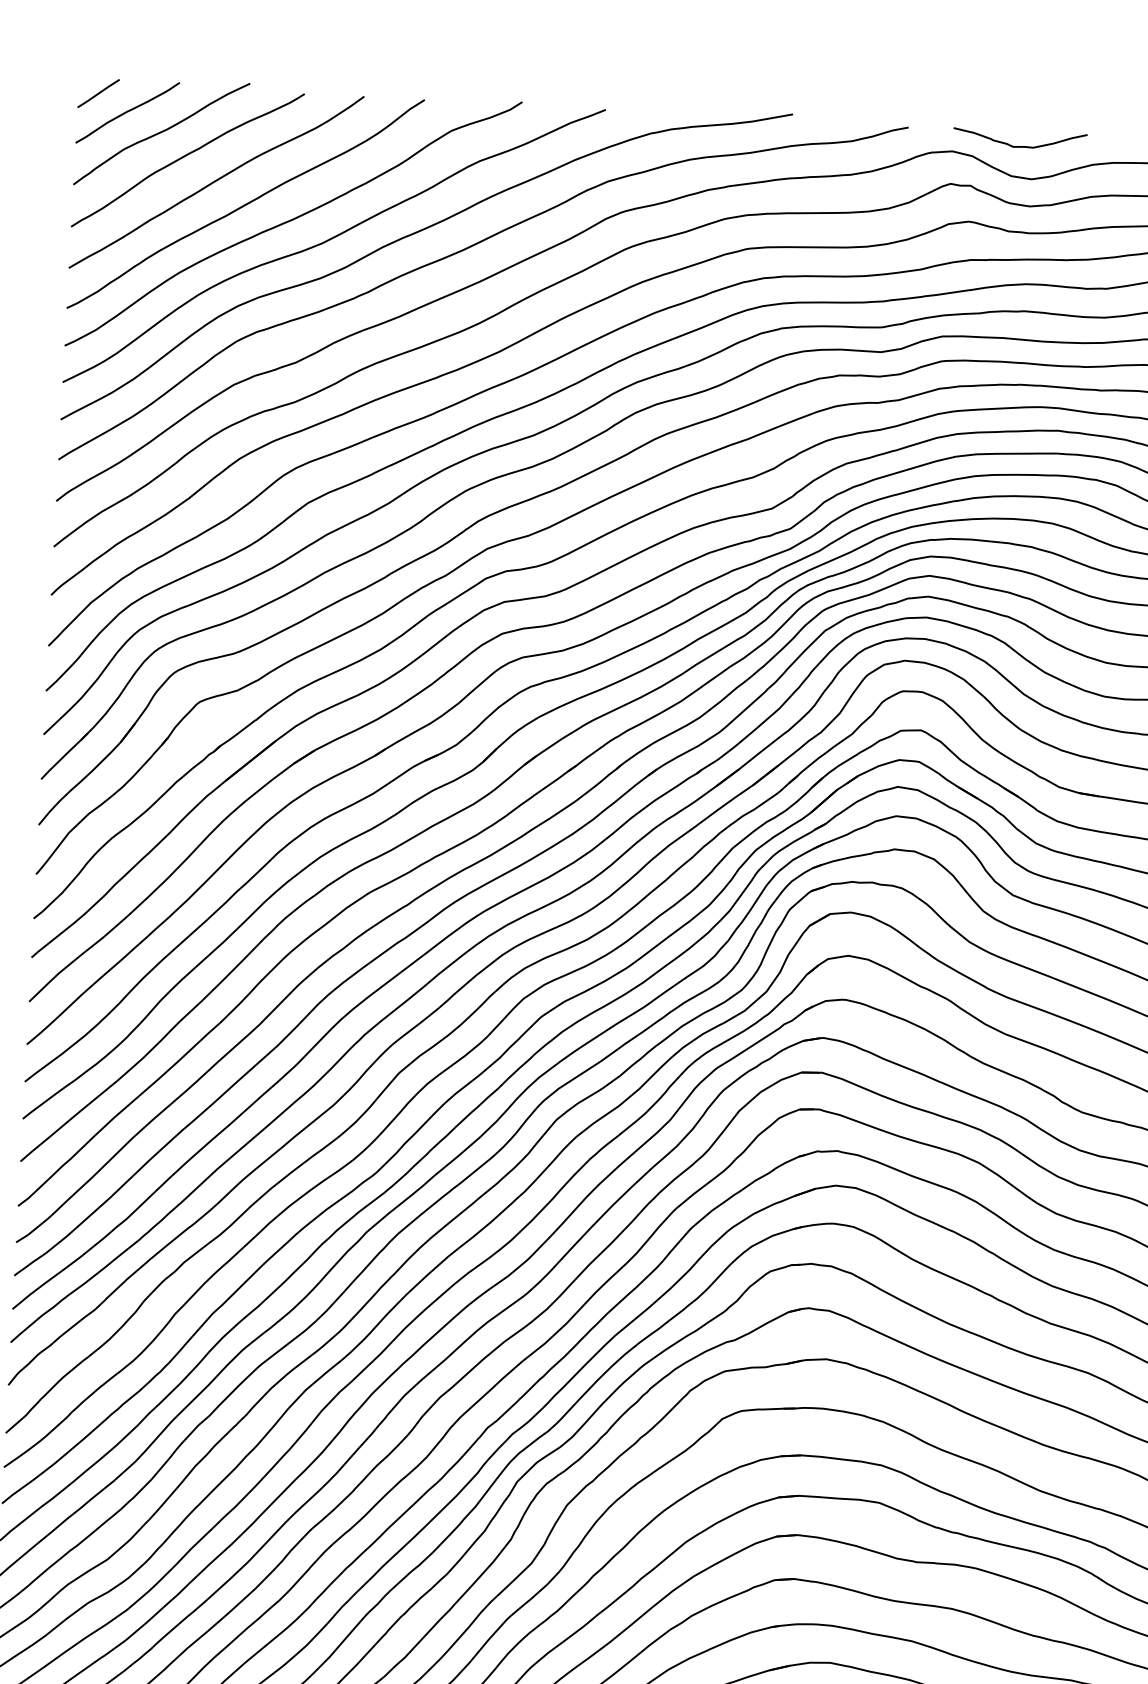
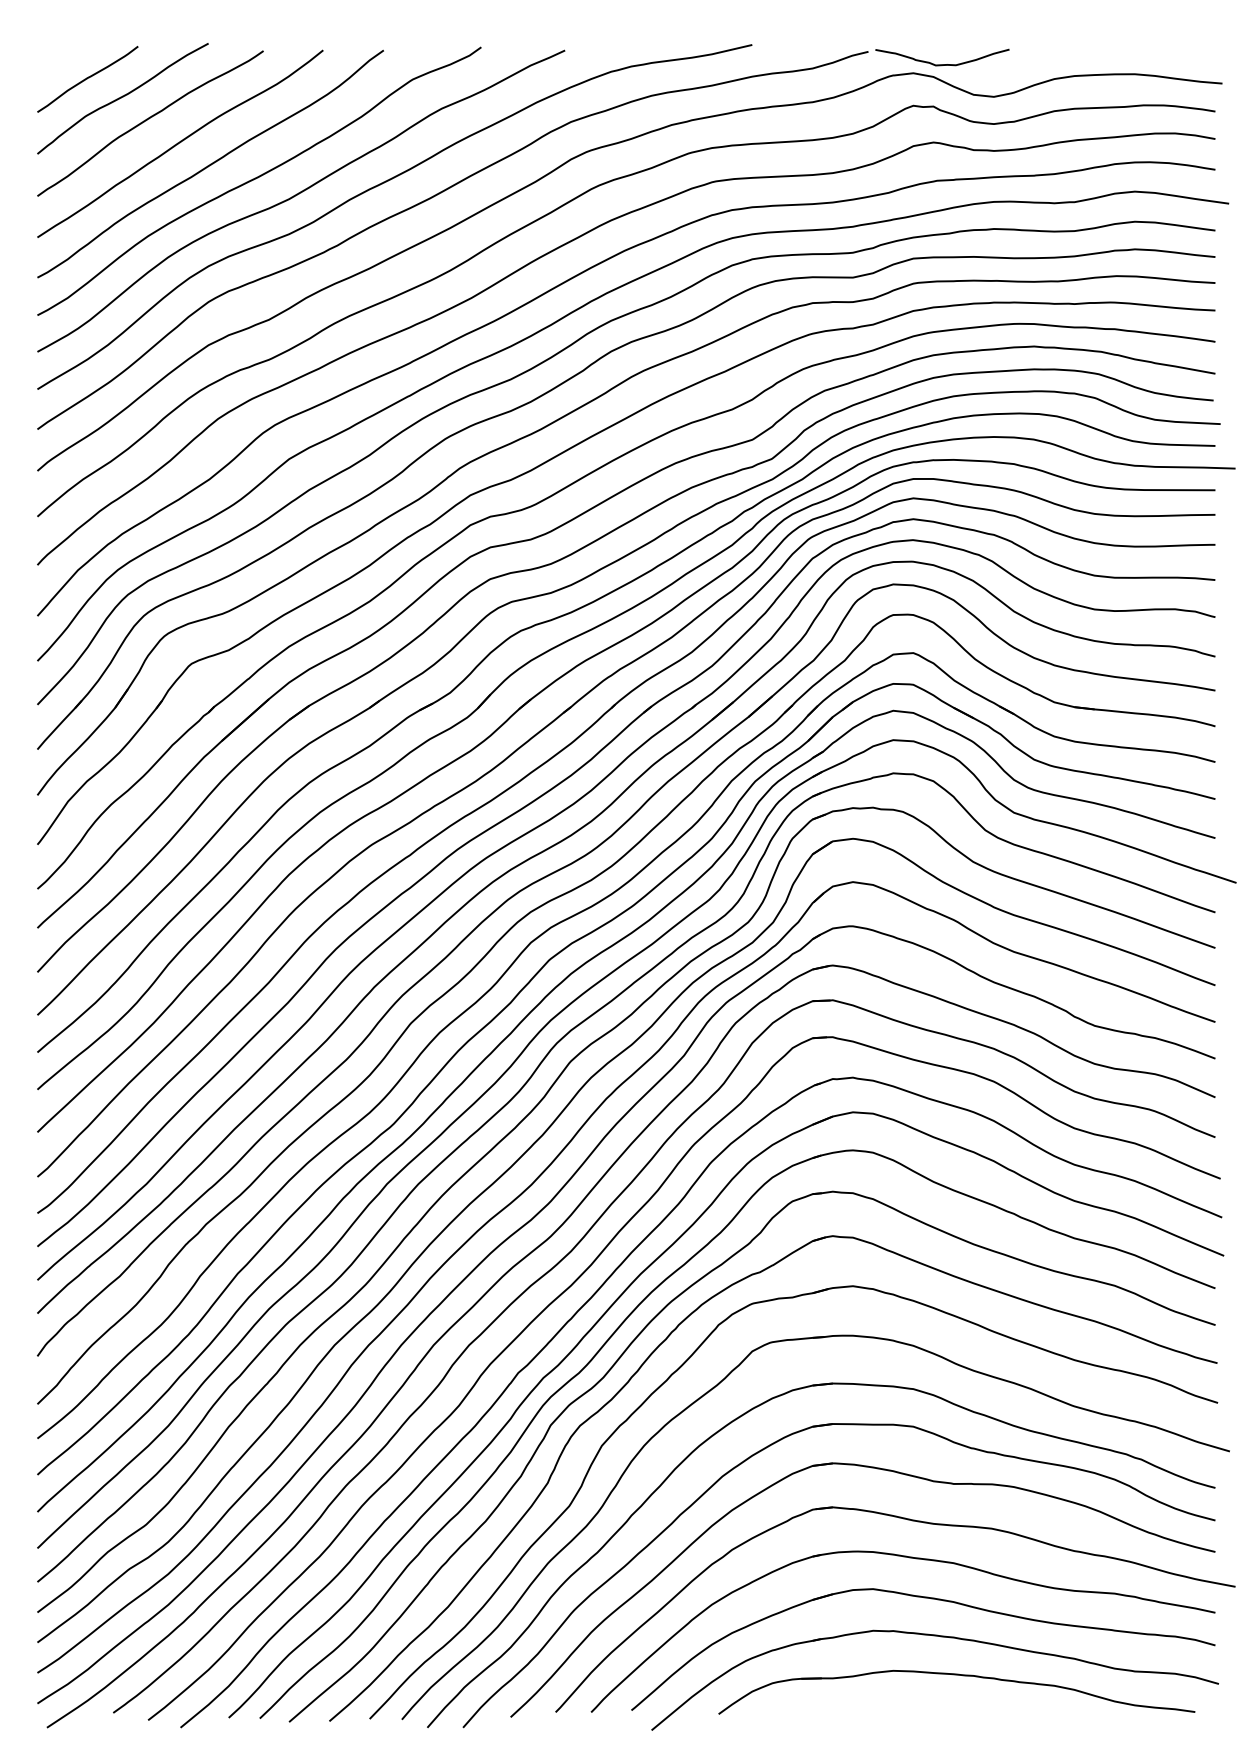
line: (98, 93) -> (57, 61), removed
curve: (1019, 146) -> (942, 64), moved

